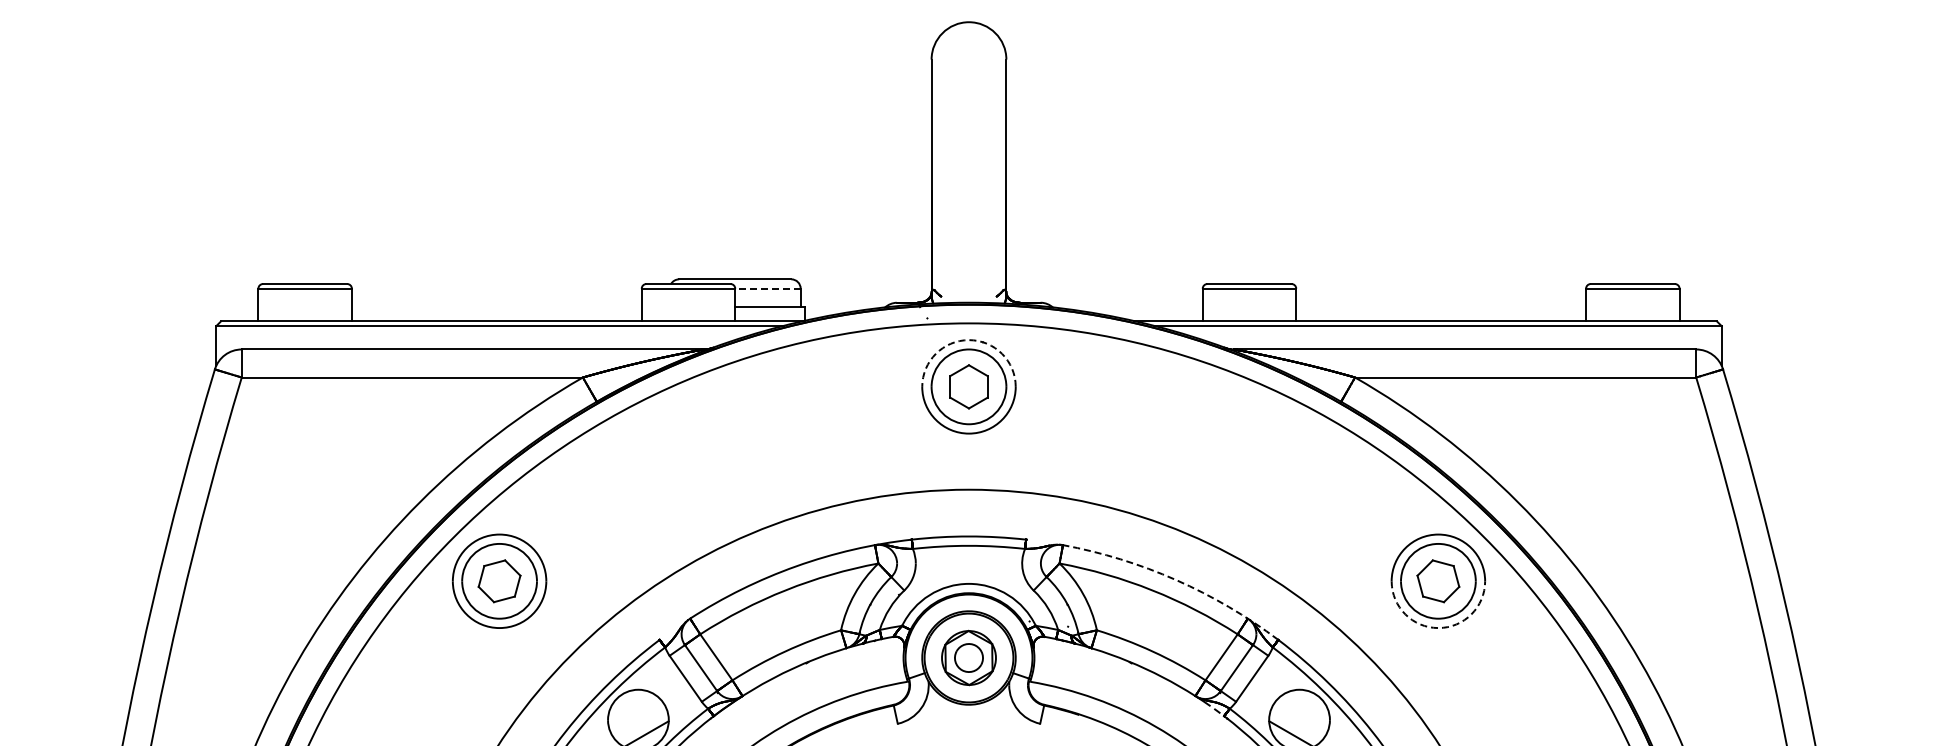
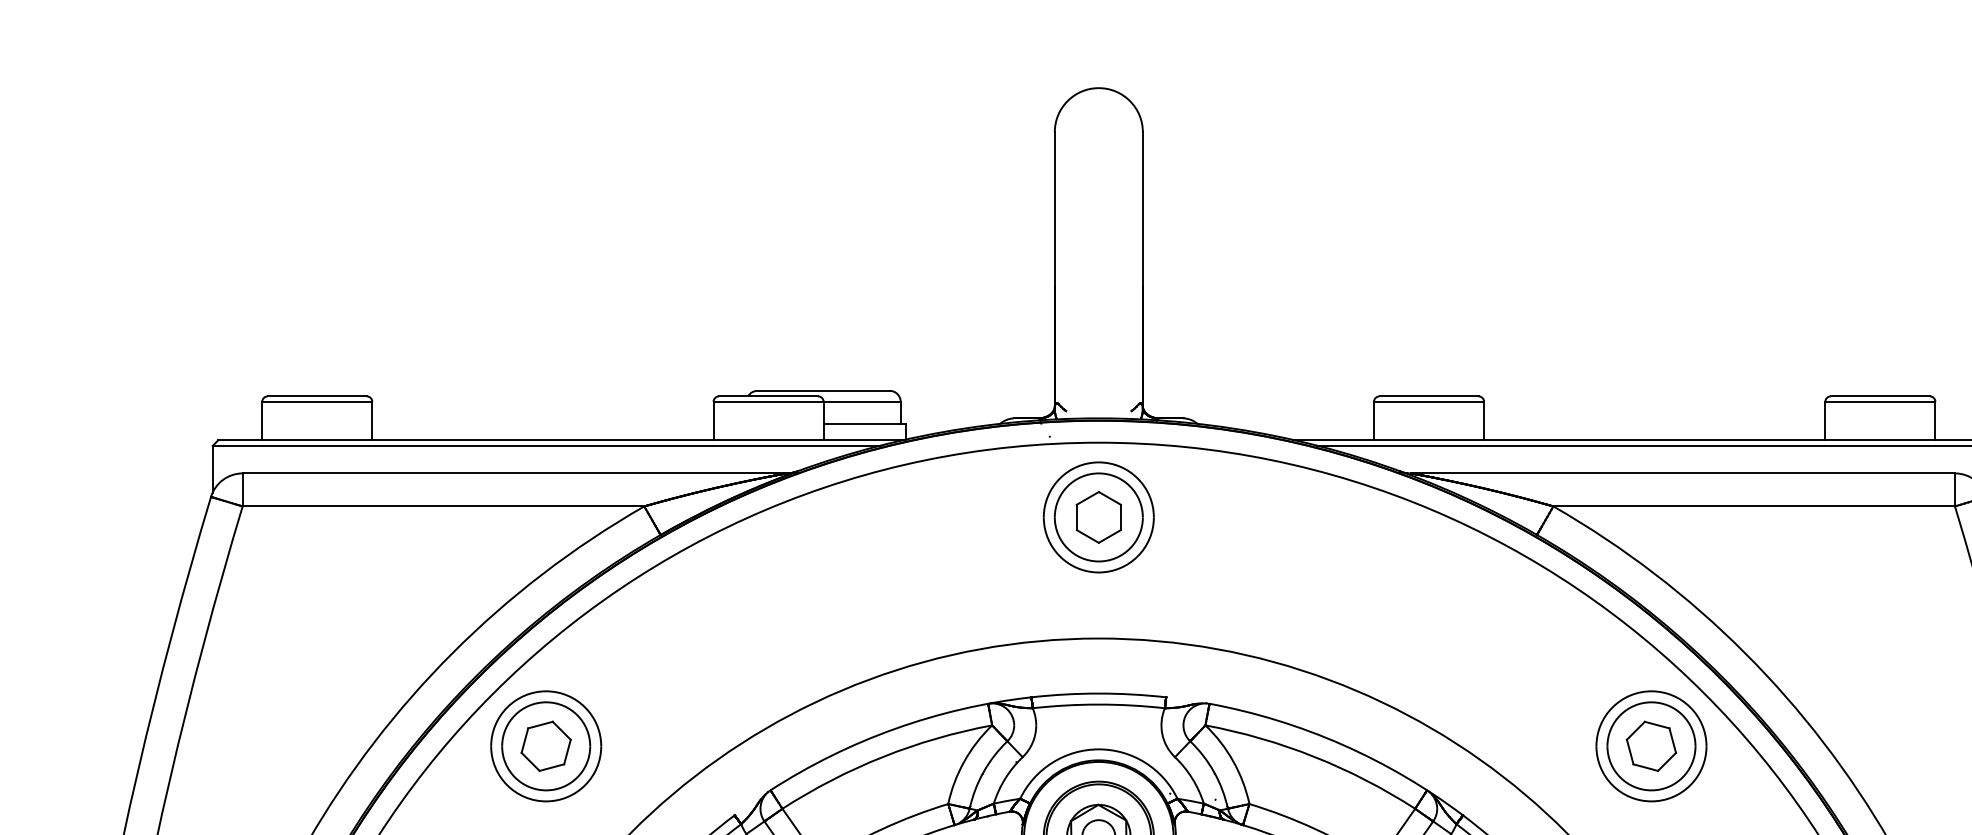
line: (767, 288) -> (861, 401), dashed -> solid
arc: (969, 340) -> (1099, 462), dashed -> solid
arc: (1176, 580) -> (1343, 745), dashed -> solid
arc: (1438, 628) -> (1651, 801), dashed -> solid

